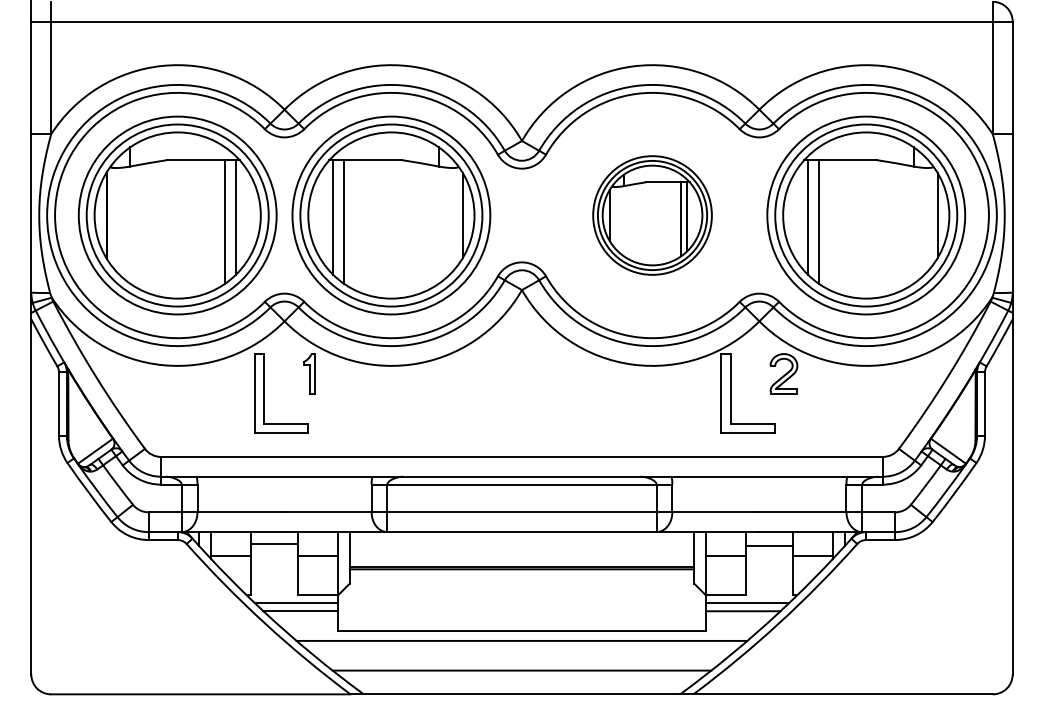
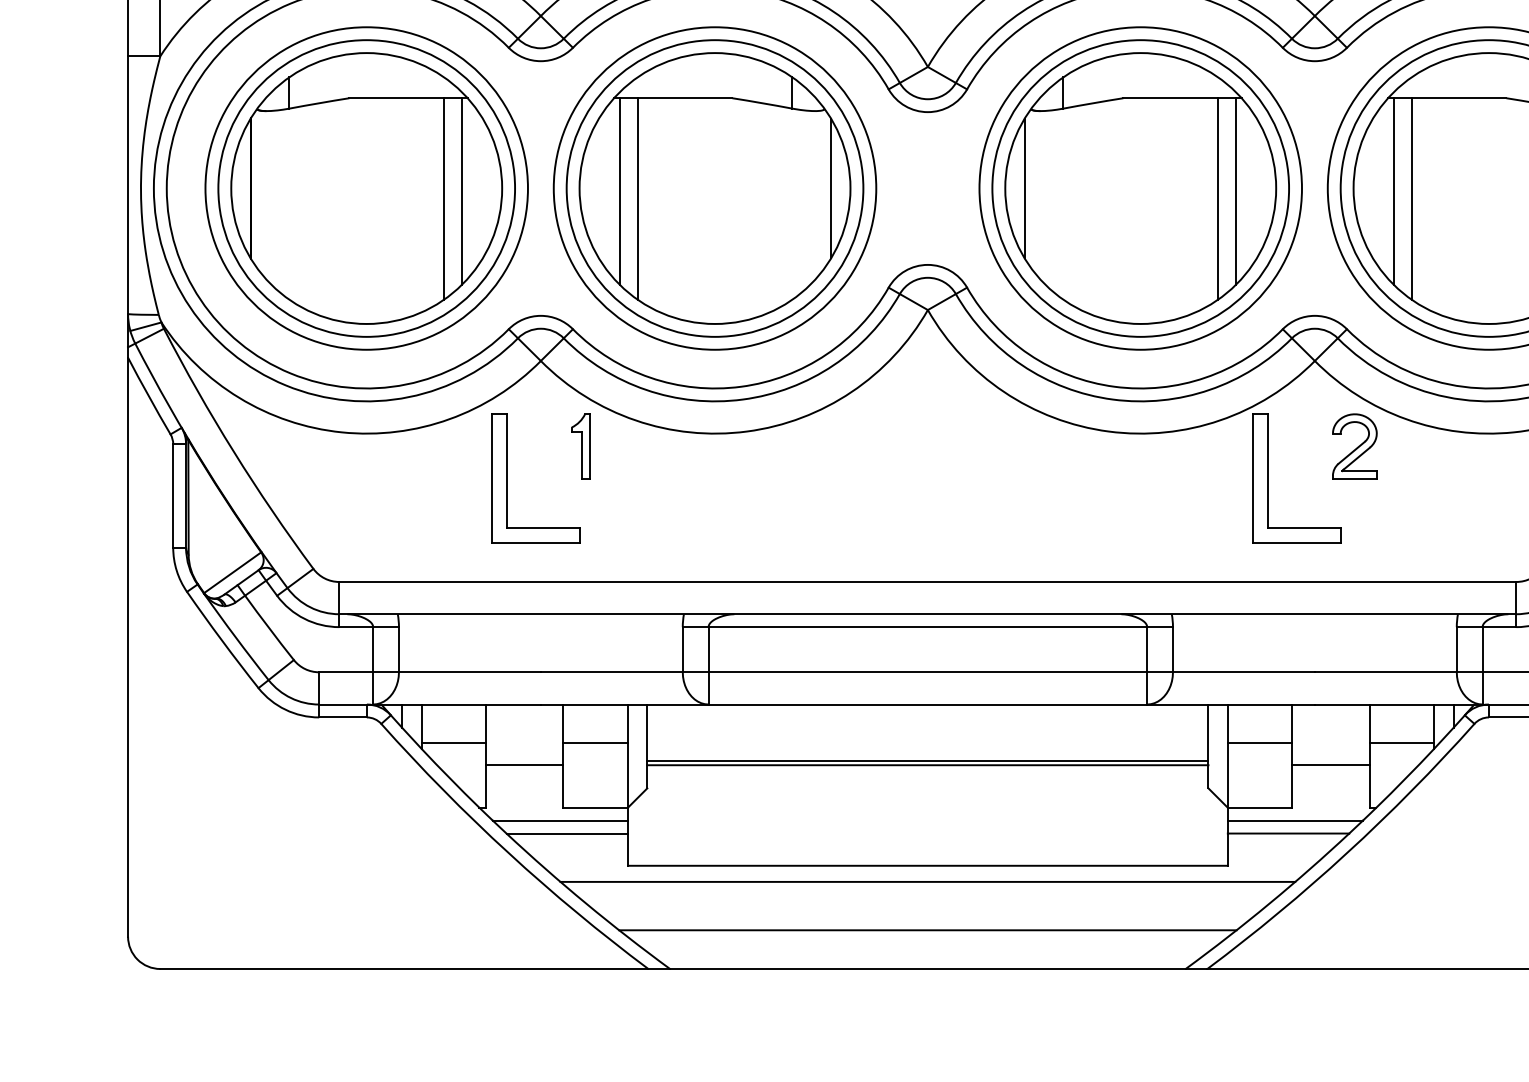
part: (652, 215) -> (1140, 188), size x1.67
line: (274, 544) -> (524, 765), moved
line: (769, 546) -> (1331, 765), moved

